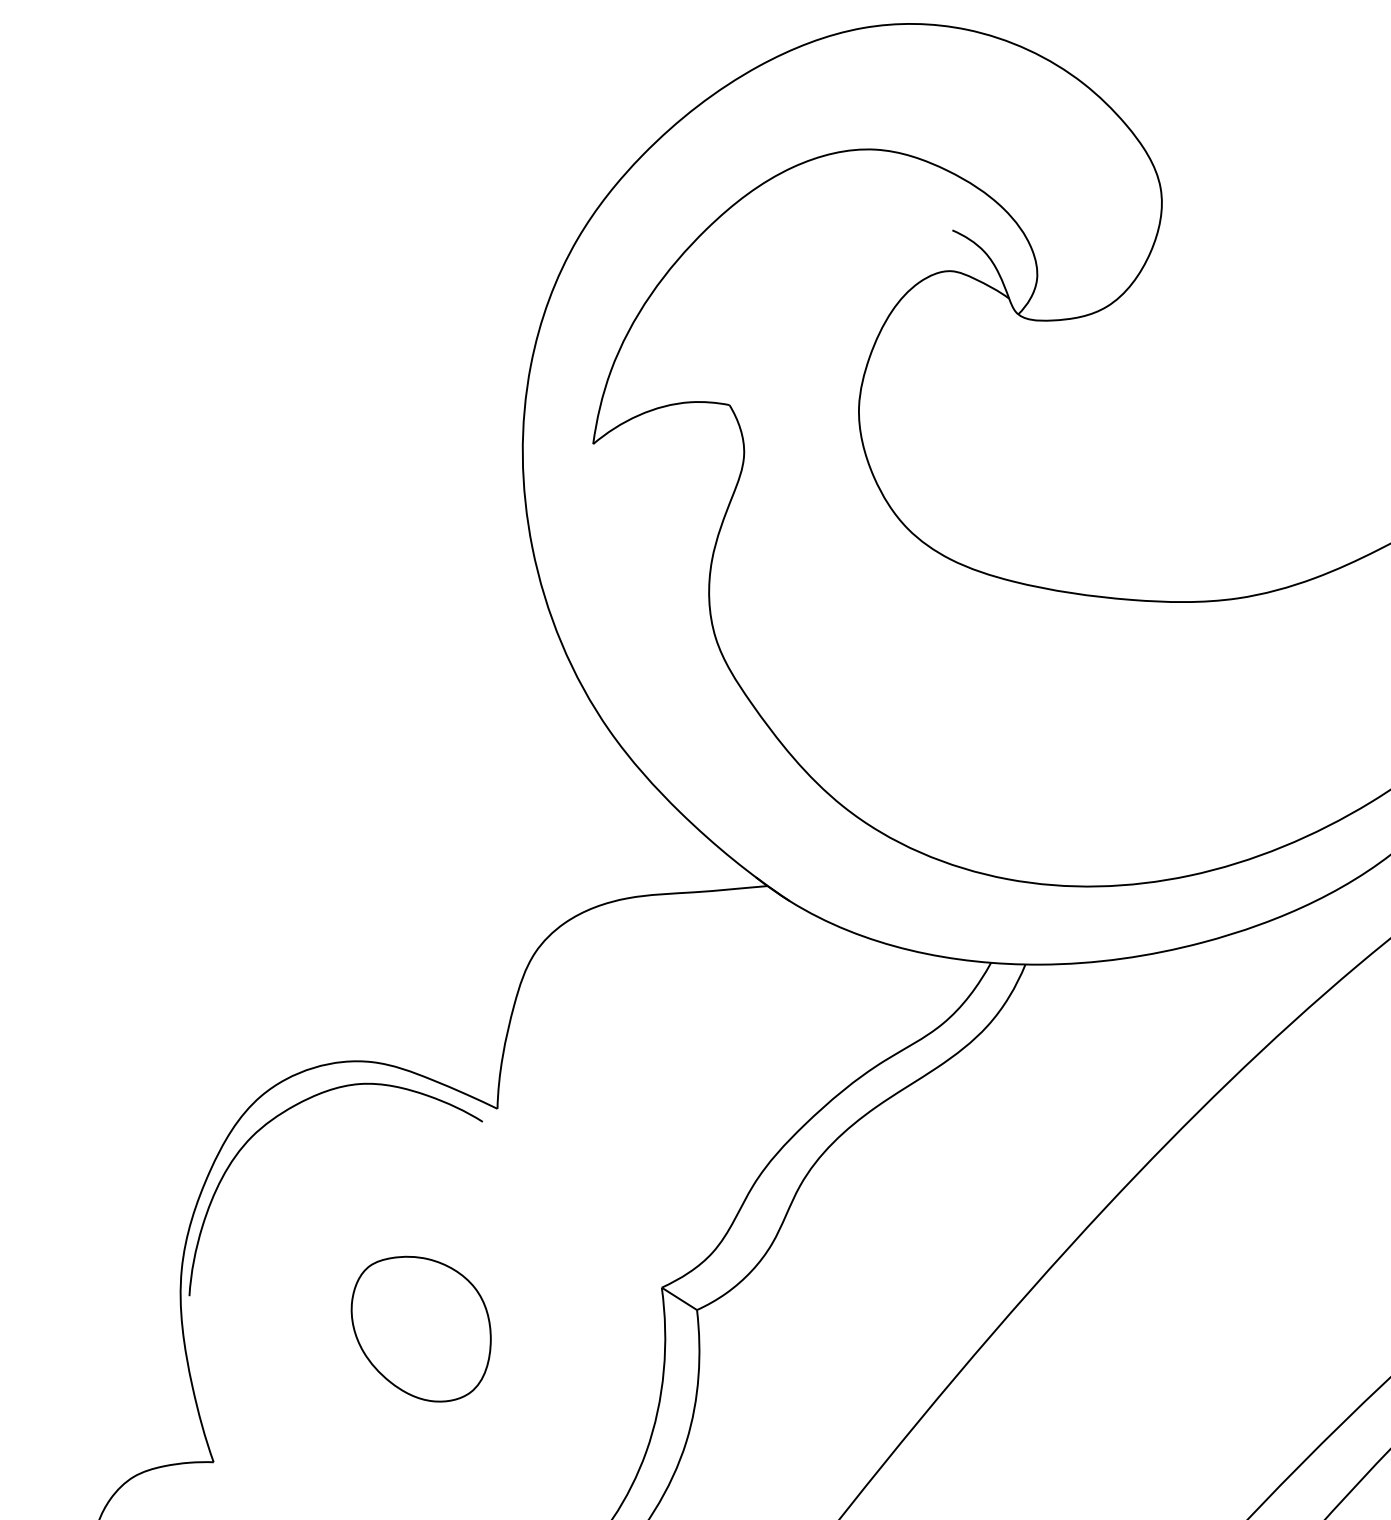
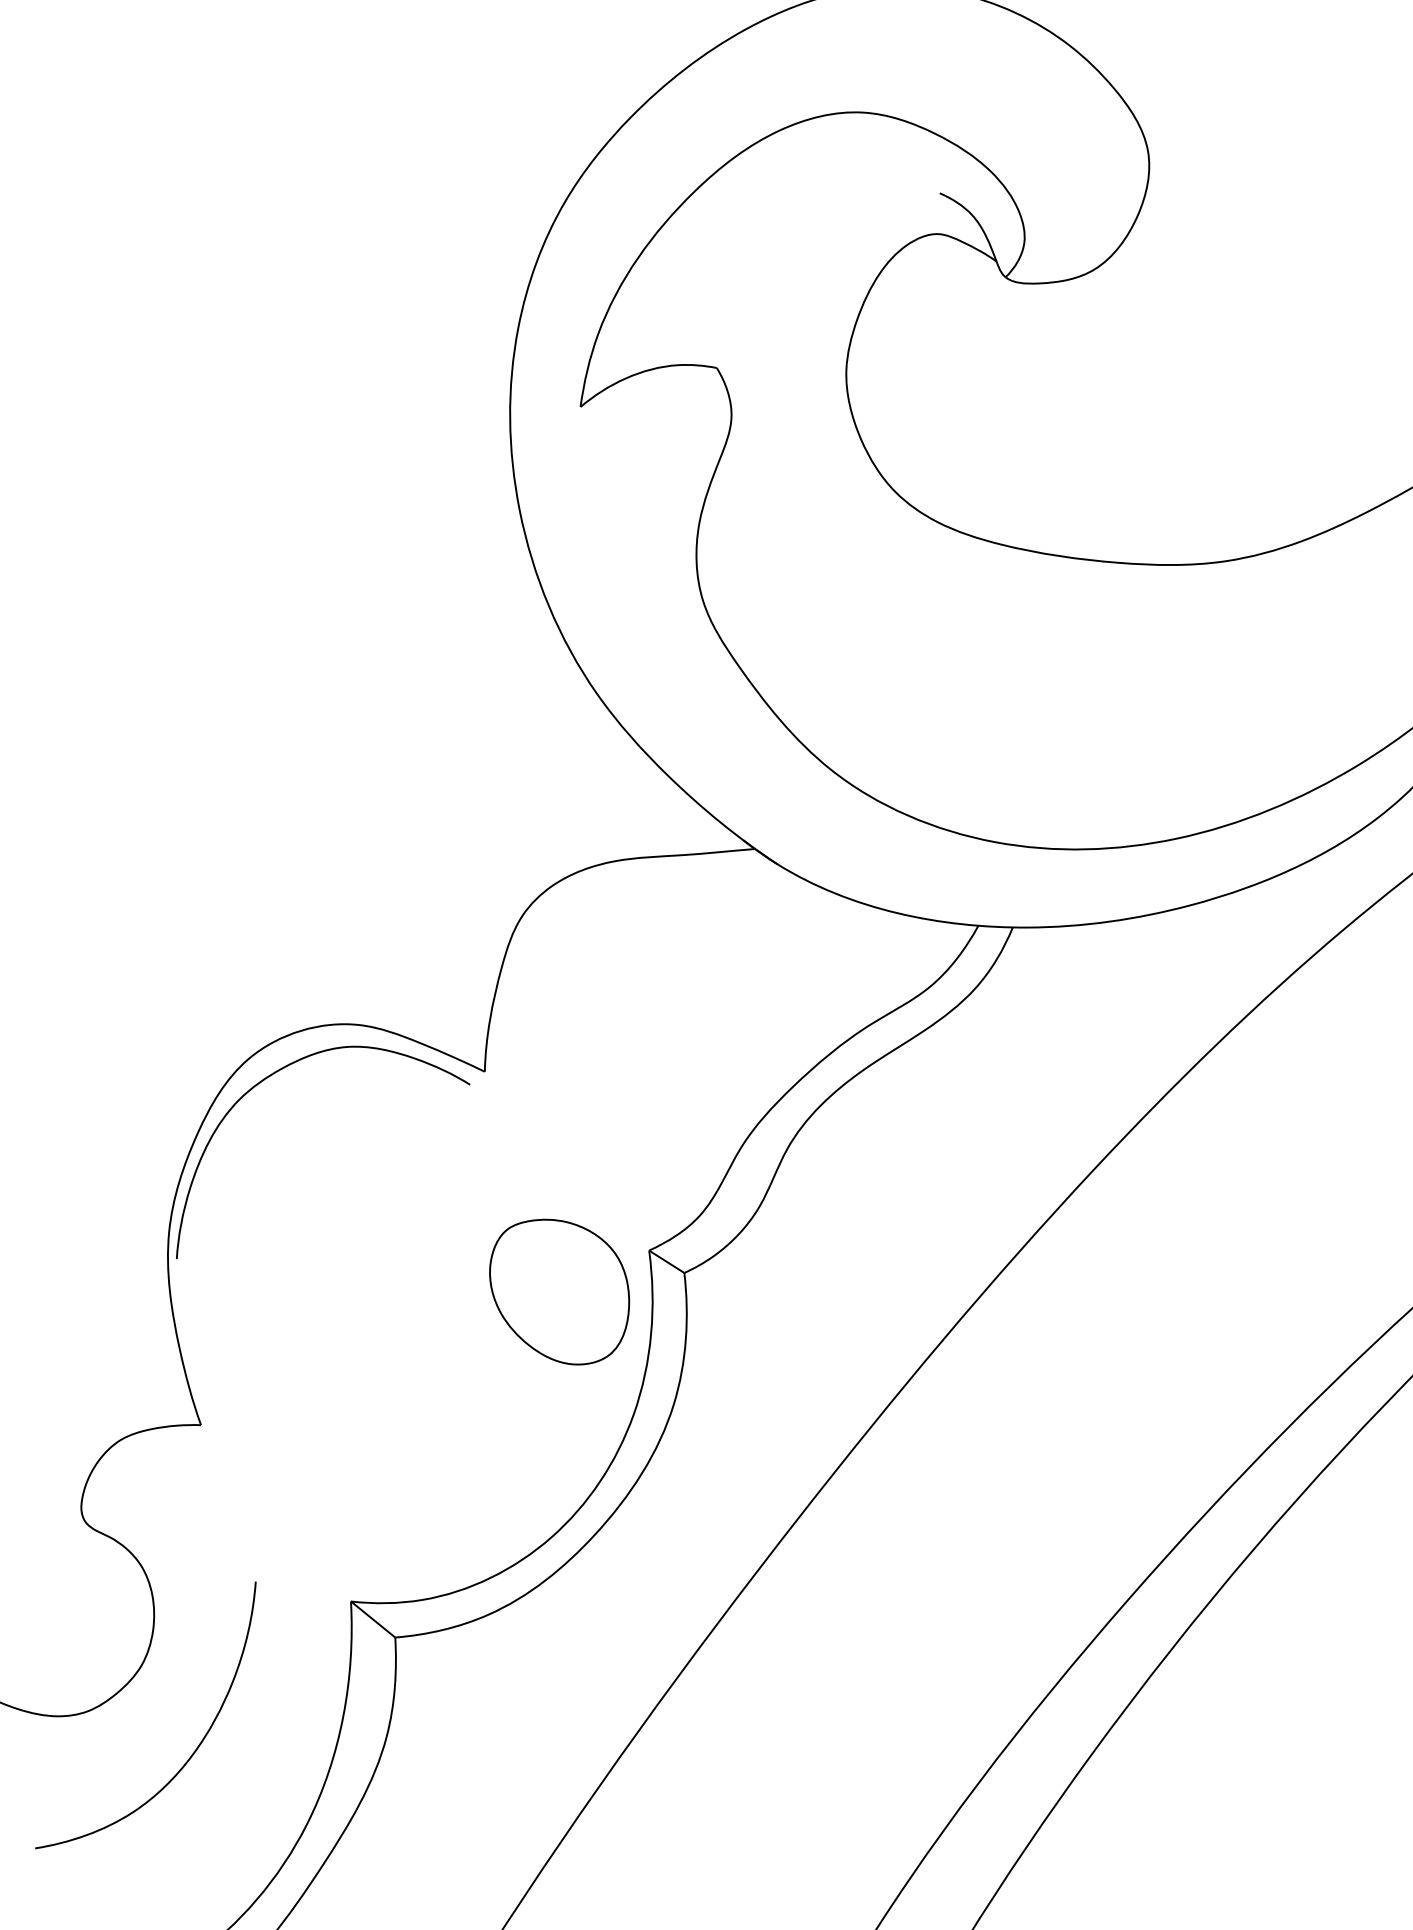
part: (421, 1328) -> (559, 1291), moved

